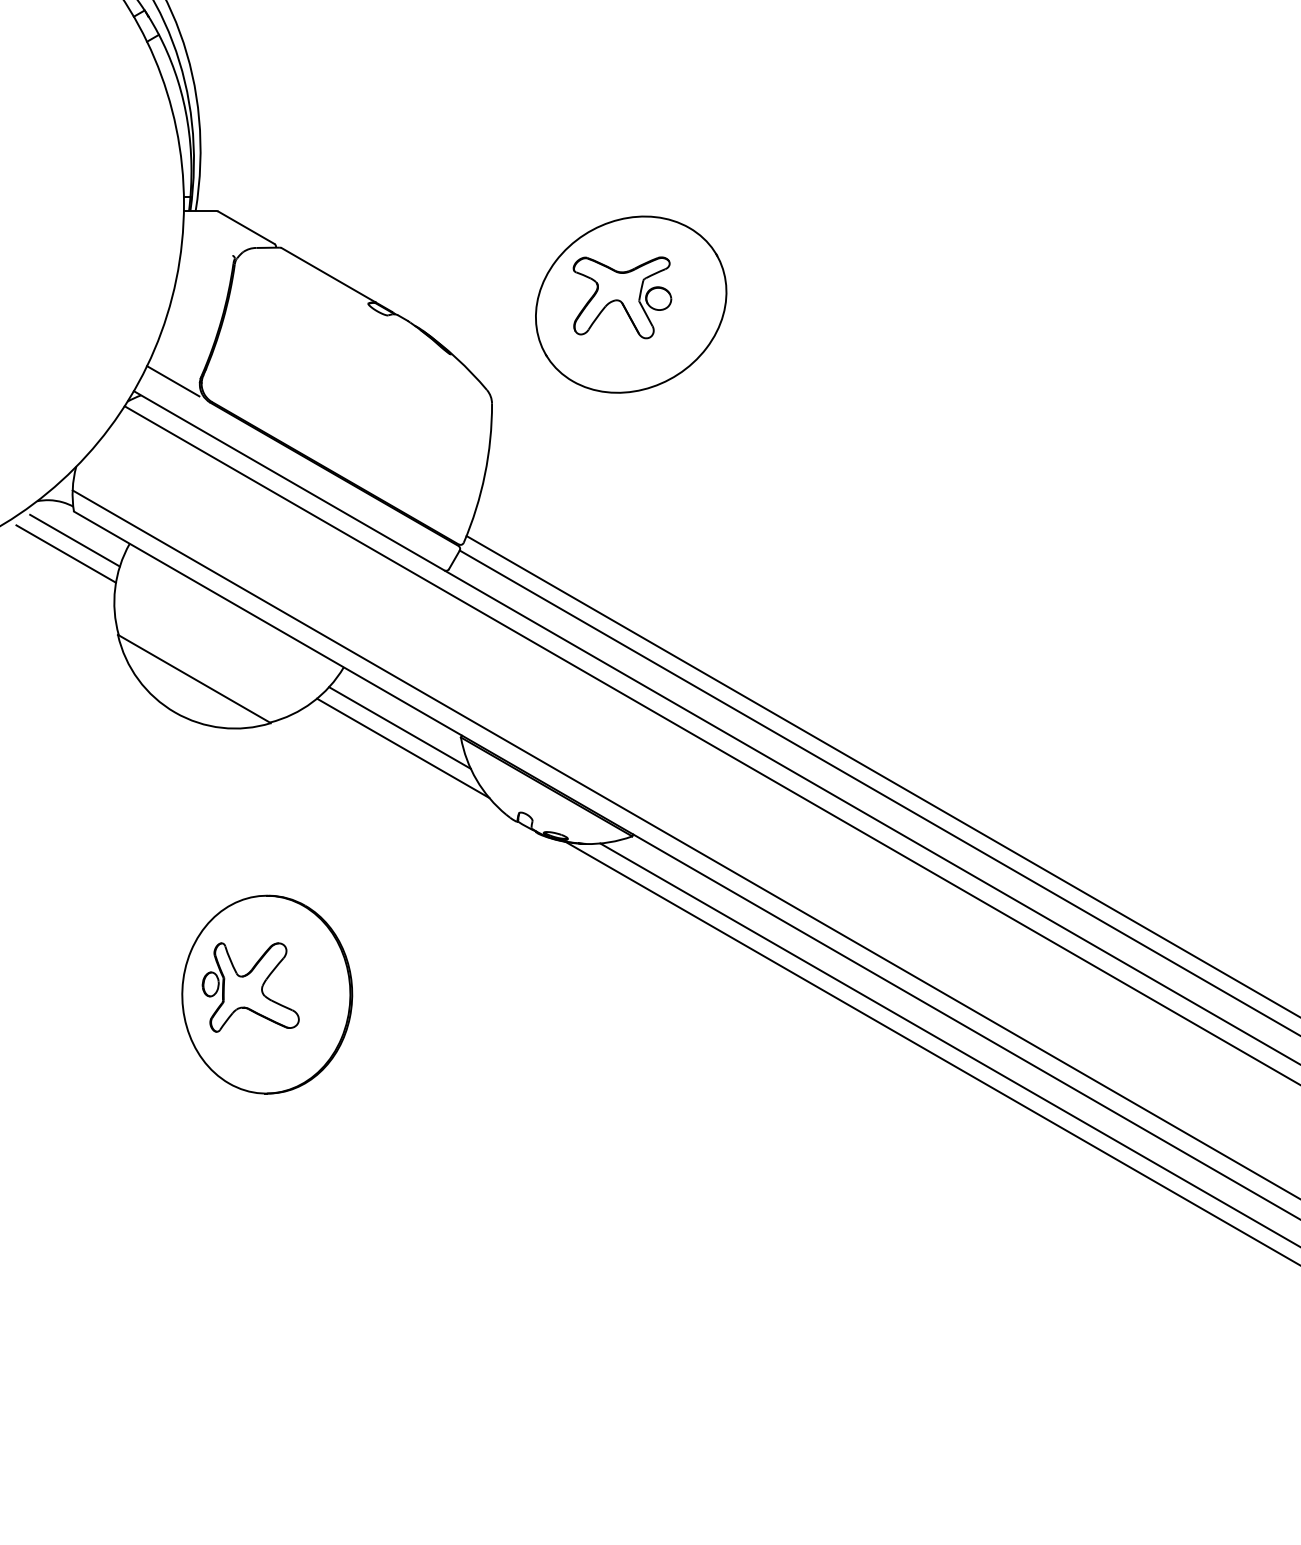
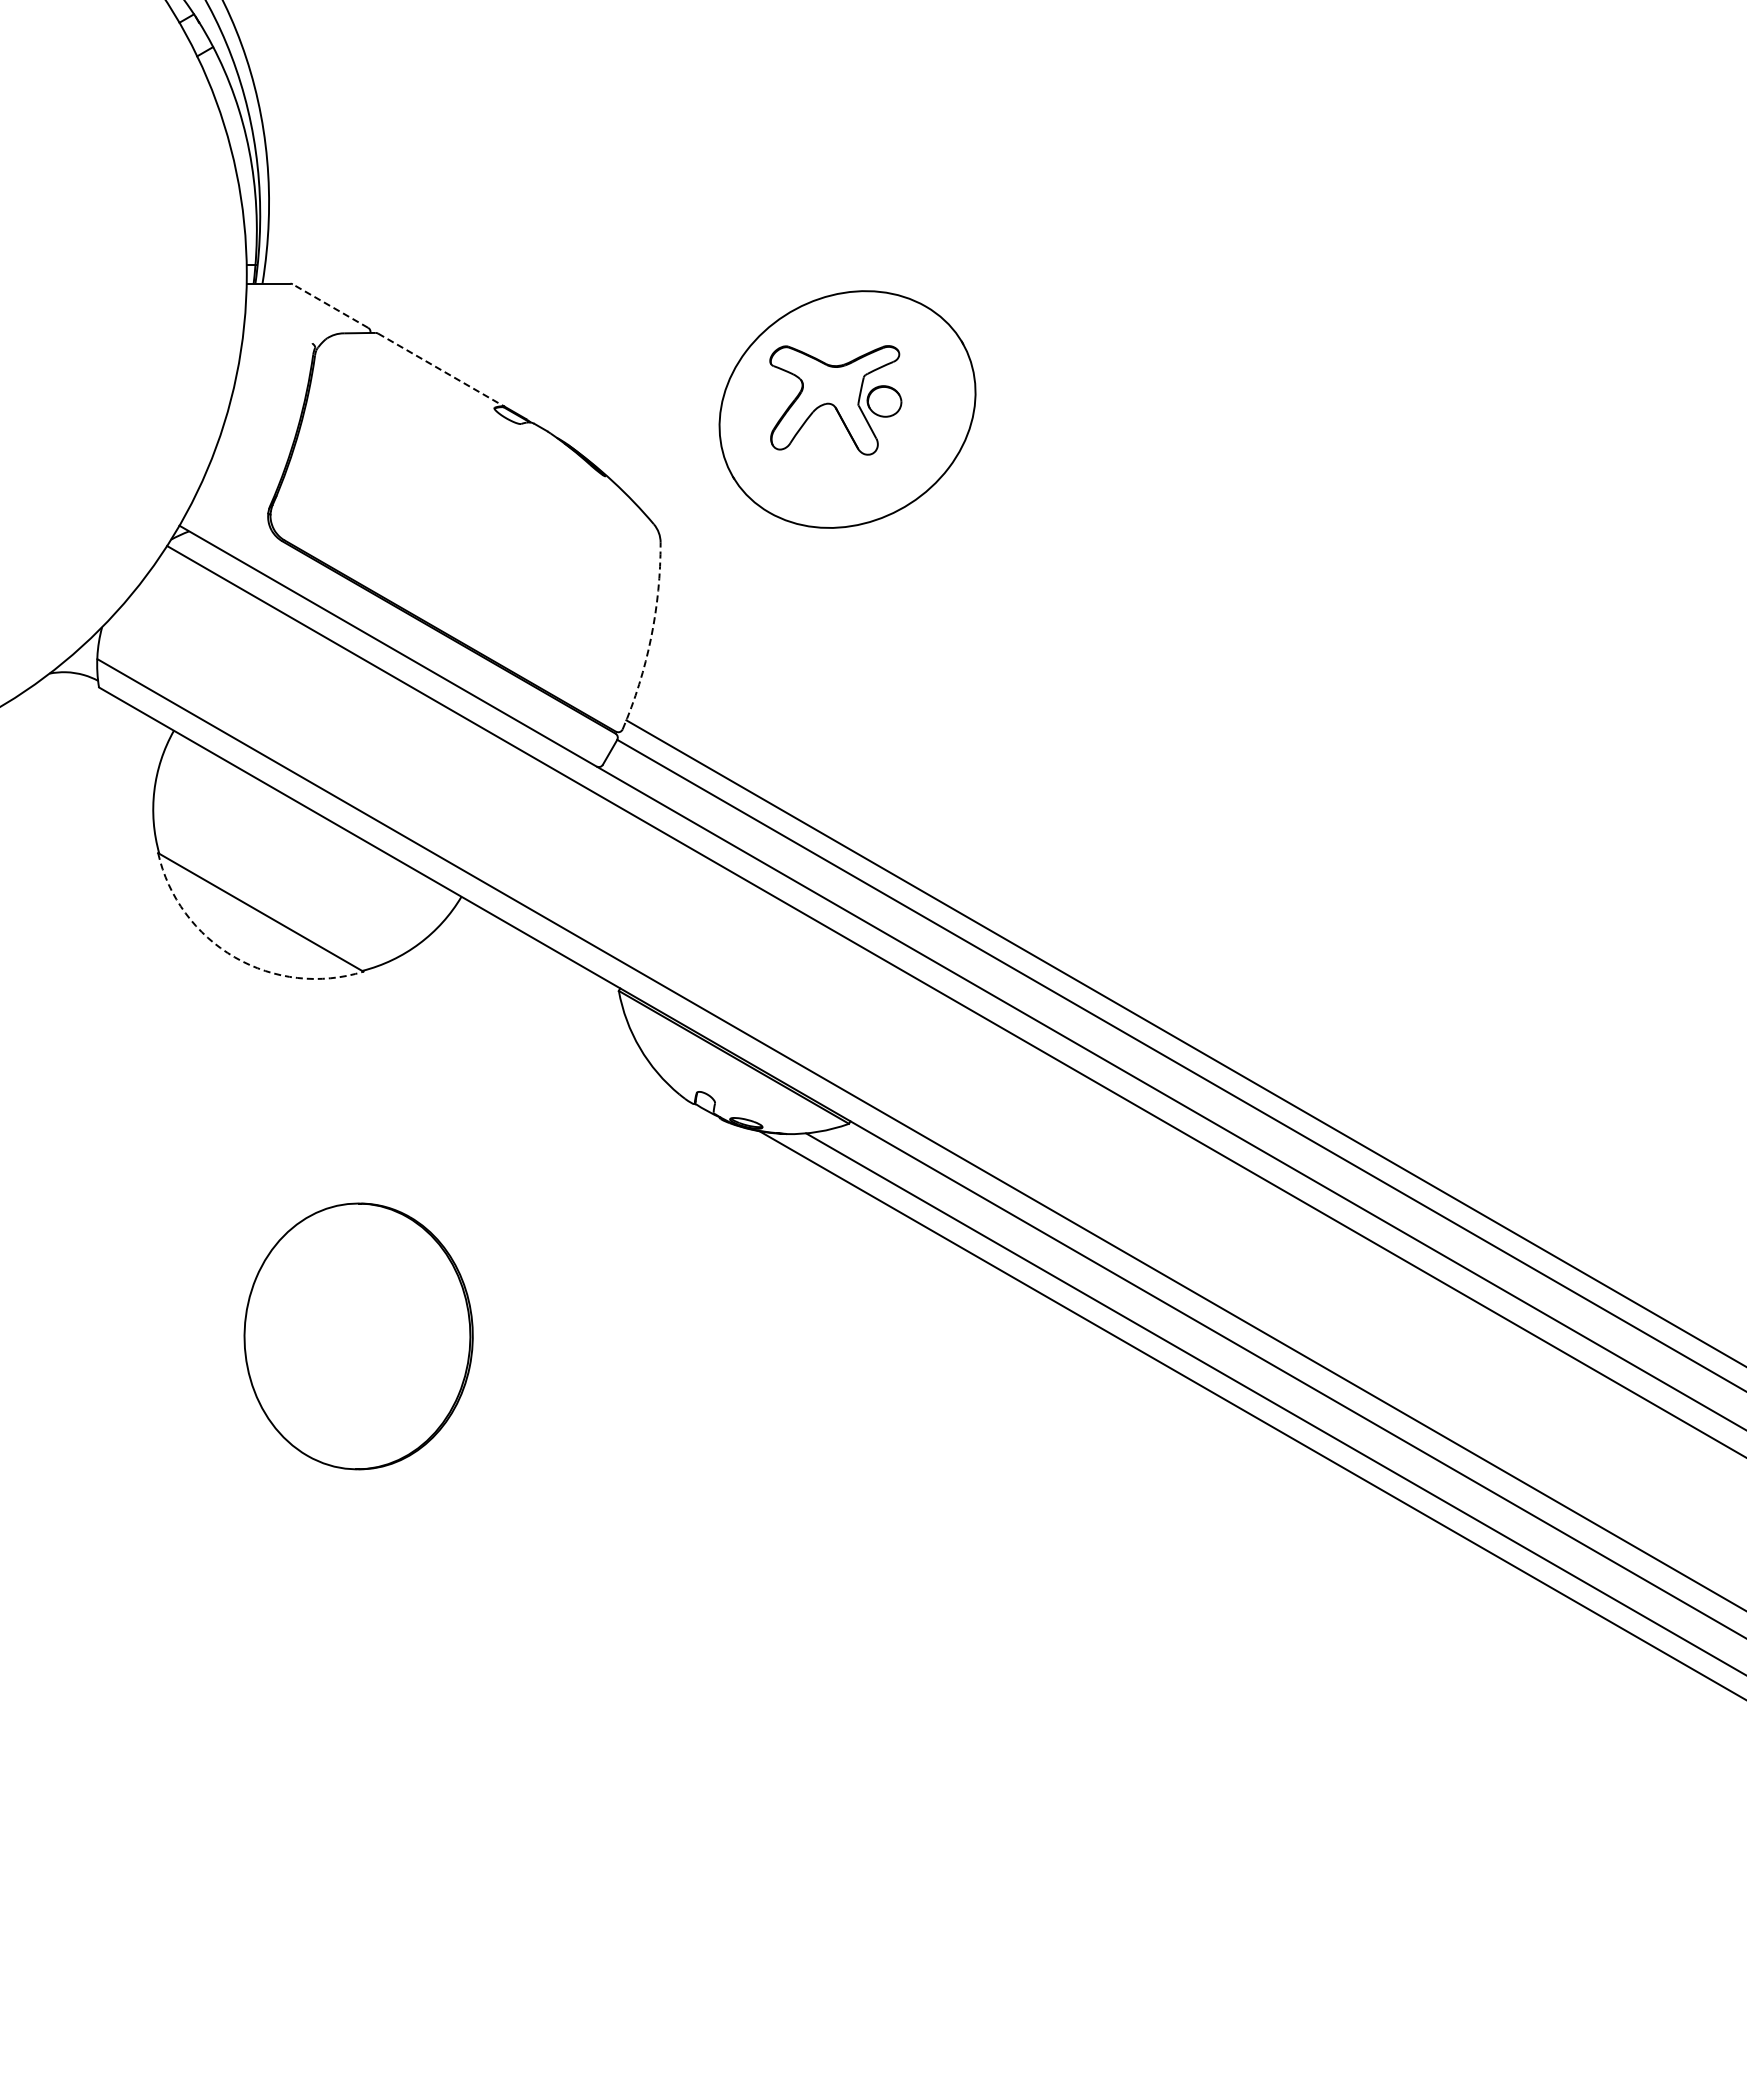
line: (246, 227) -> (330, 305), solid -> dashed
line: (328, 274) -> (440, 369), solid -> dashed
line: (173, 381) -> (232, 512), removed
arc: (485, 474) -> (651, 637), solid -> dashed
line: (75, 540) -> (100, 726), removed
line: (66, 554) -> (88, 744), removed
arc: (174, 712) -> (234, 957), solid -> dashed
line: (399, 728) -> (536, 978), removed
line: (402, 748) -> (540, 1005), removed
part: (250, 987) -> (336, 1326), removed

